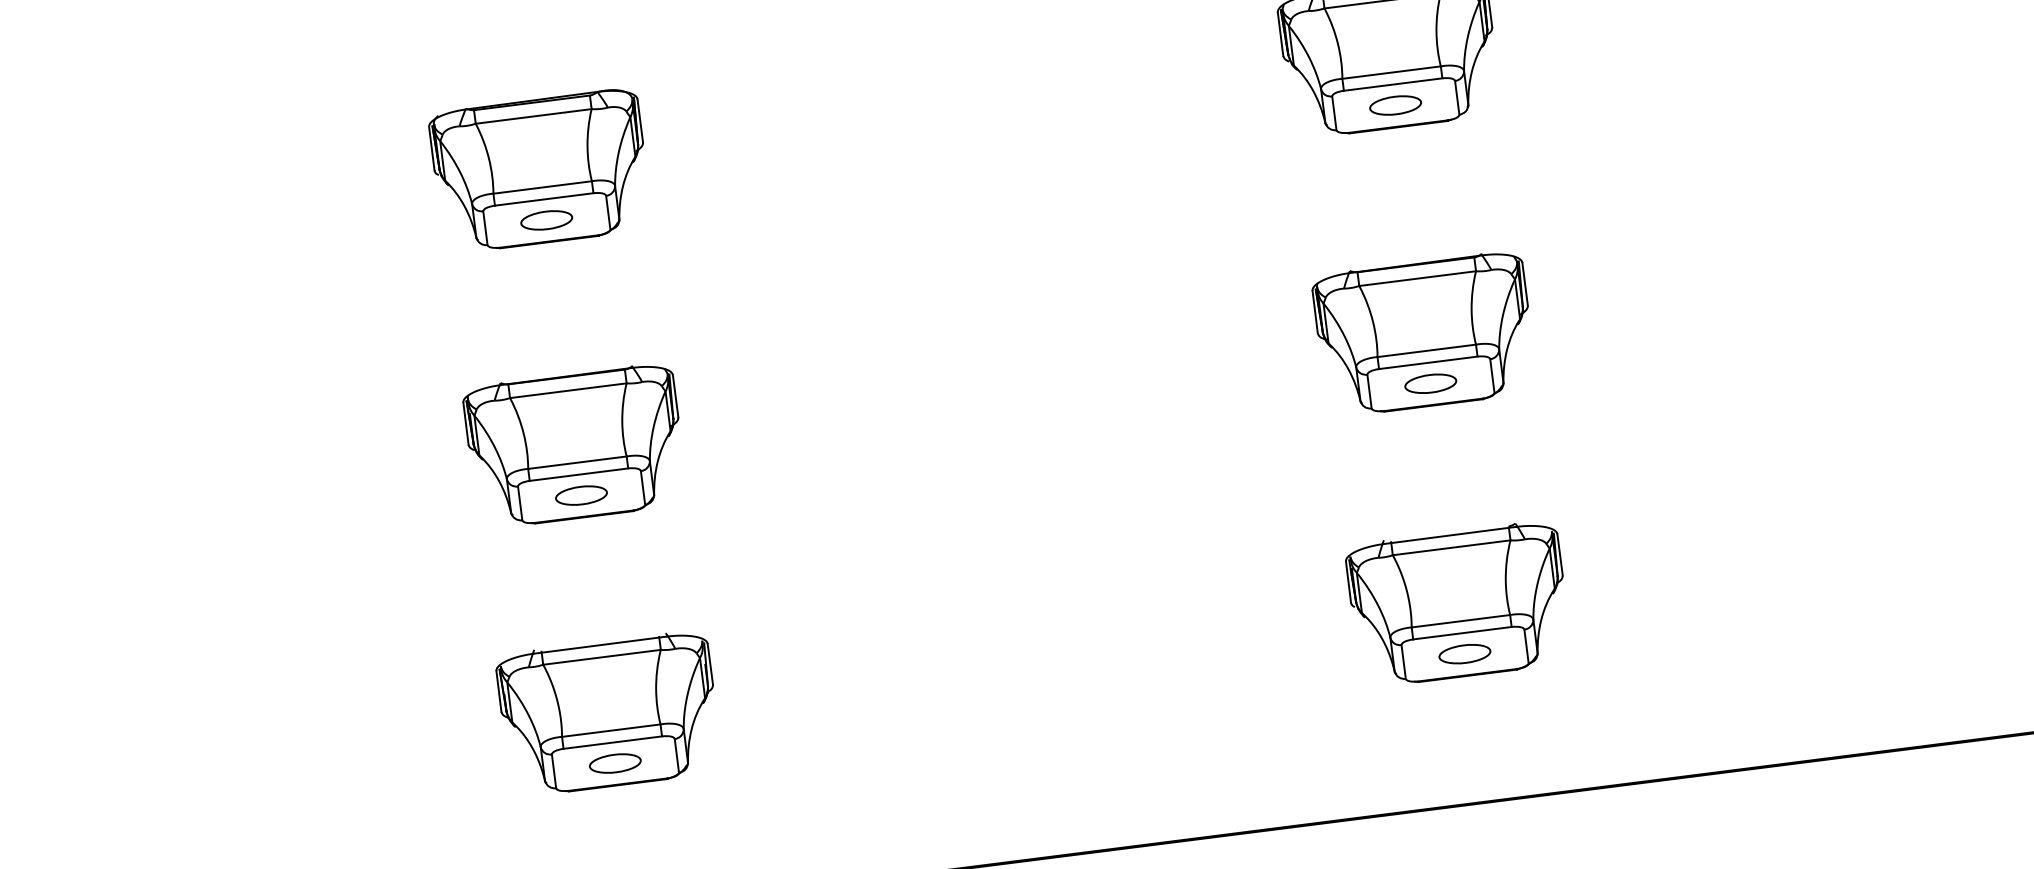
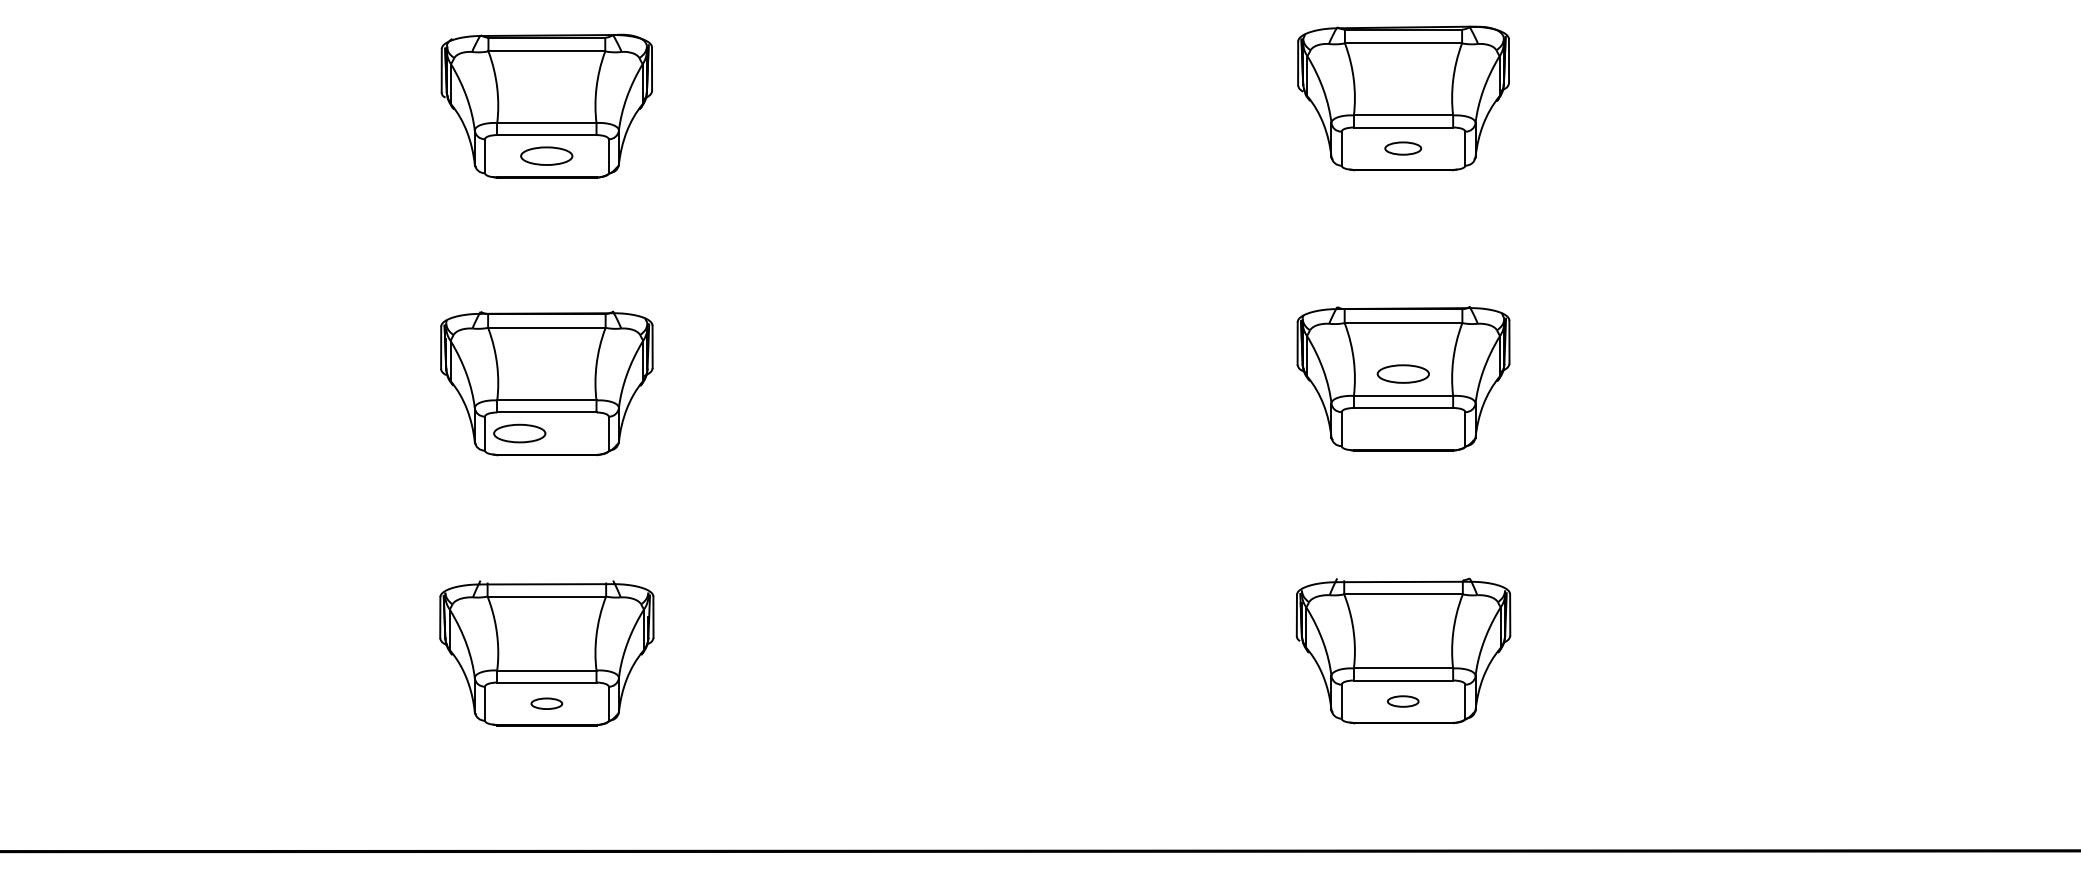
part: (1394, 105) -> (1402, 148), size x0.7
part: (1429, 383) -> (1402, 373), moved
part: (581, 495) -> (519, 433), moved
part: (1464, 654) -> (1402, 701), size x0.6
part: (615, 763) -> (546, 703), size x0.6

